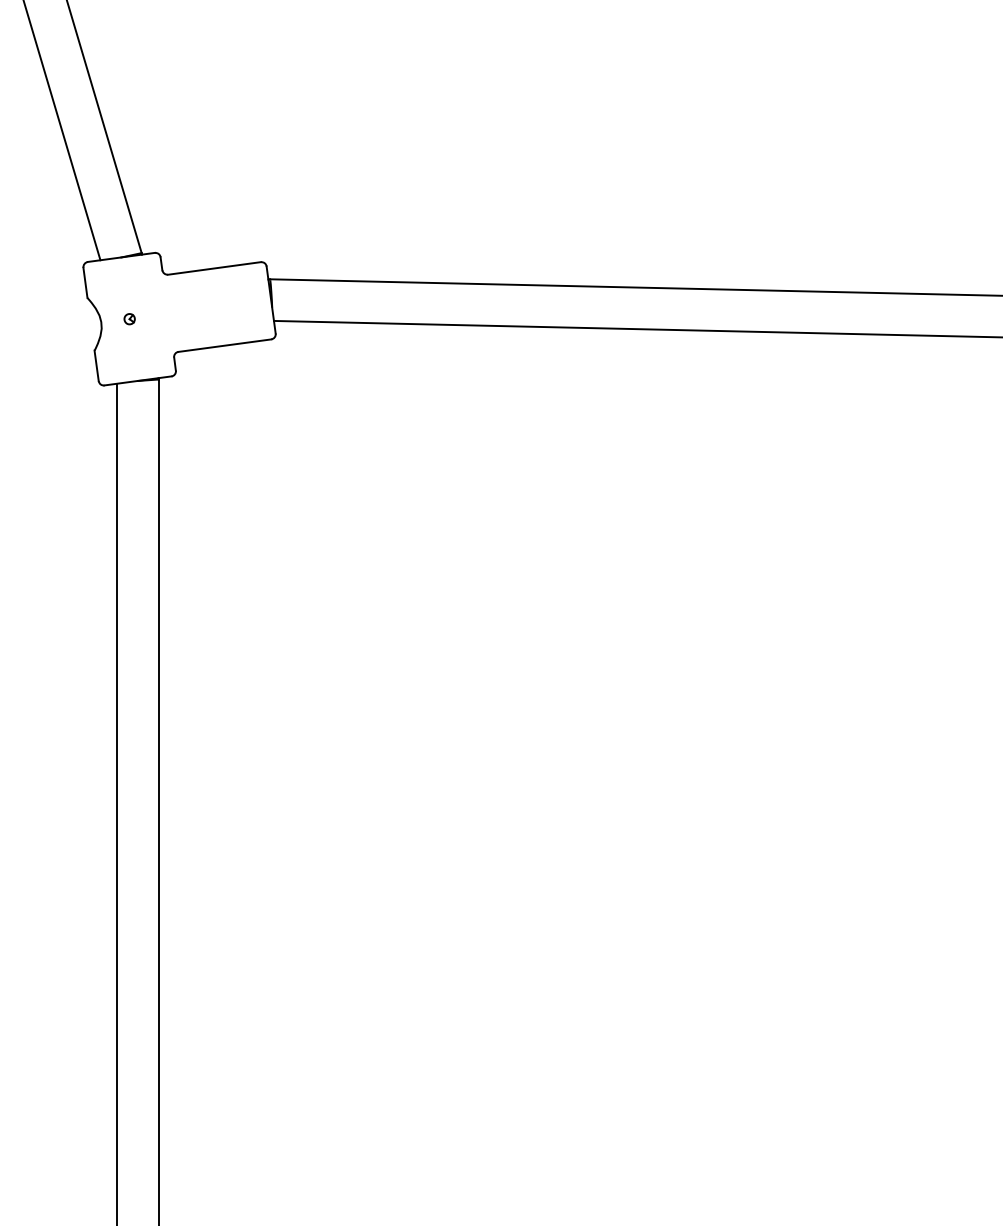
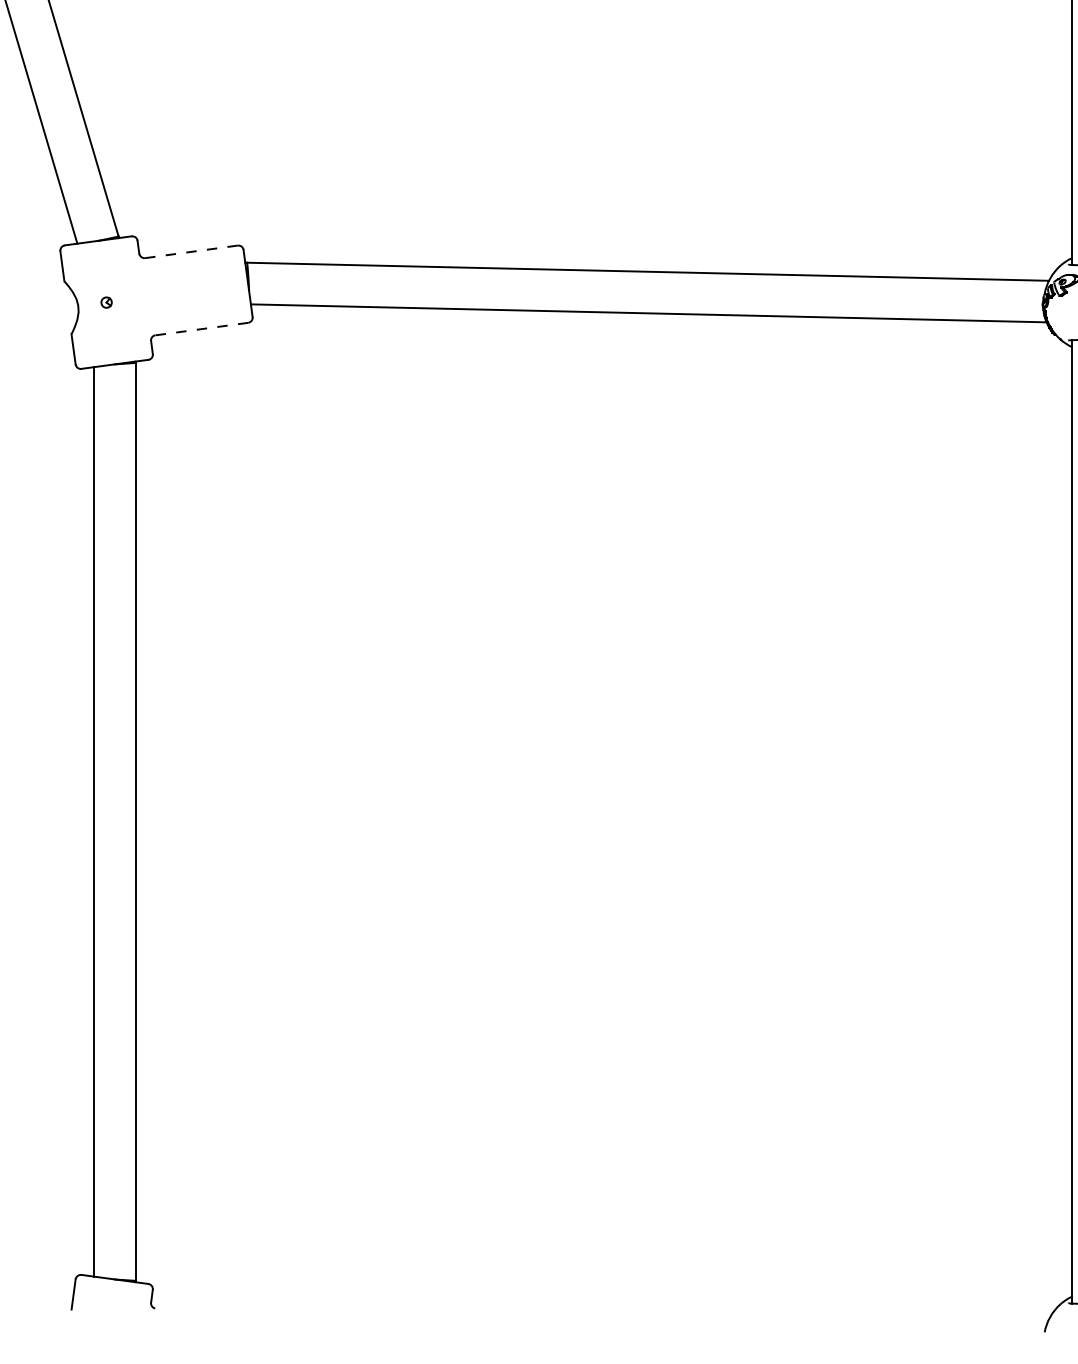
line: (214, 268) -> (191, 251), solid -> dashed
line: (224, 346) -> (201, 329), solid -> dashed

